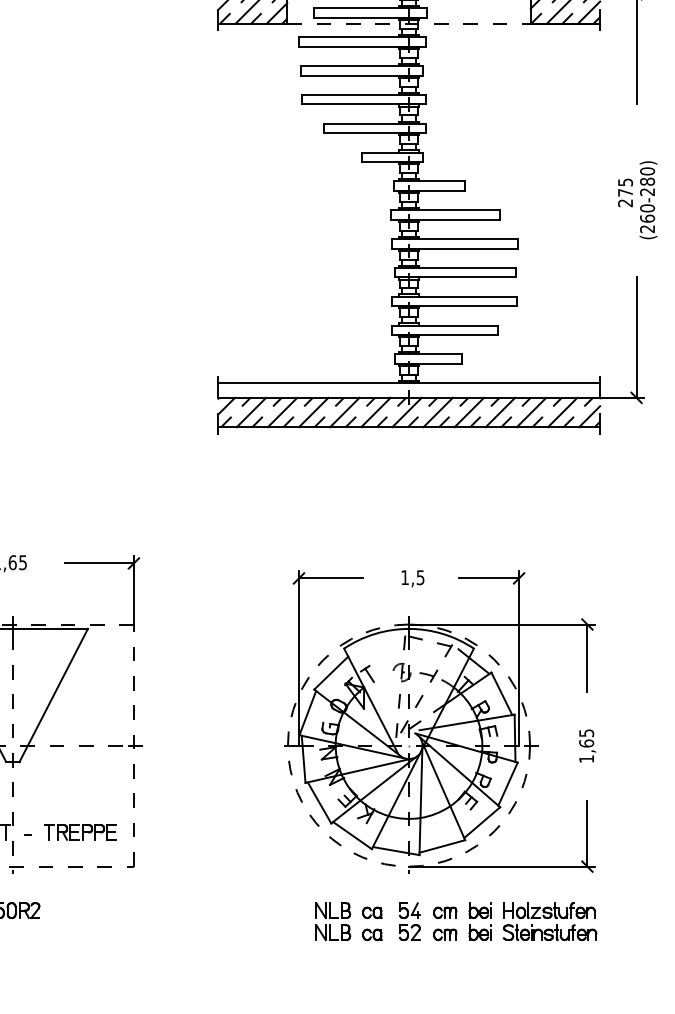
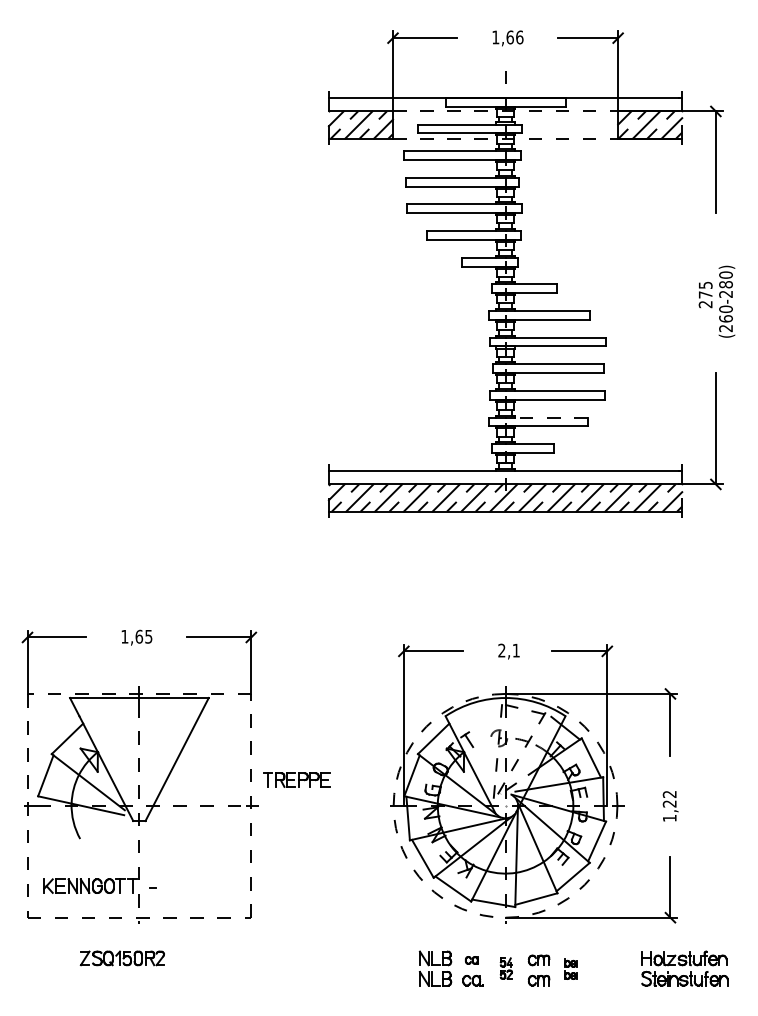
line: (457, 325) -> (550, 417), solid -> dashed
text: (412, 577) -> (508, 650), 1,5 -> 2,1
text: (586, 738) -> (669, 799), 1,65 -> 1,22
part: (80, 831) -> (296, 779), moved
part: (372, 912) -> (471, 960), size x0.7
part: (410, 921) -> (506, 968), size x0.6
part: (479, 921) -> (570, 968), size x0.6
part: (549, 921) -> (684, 968), moved

